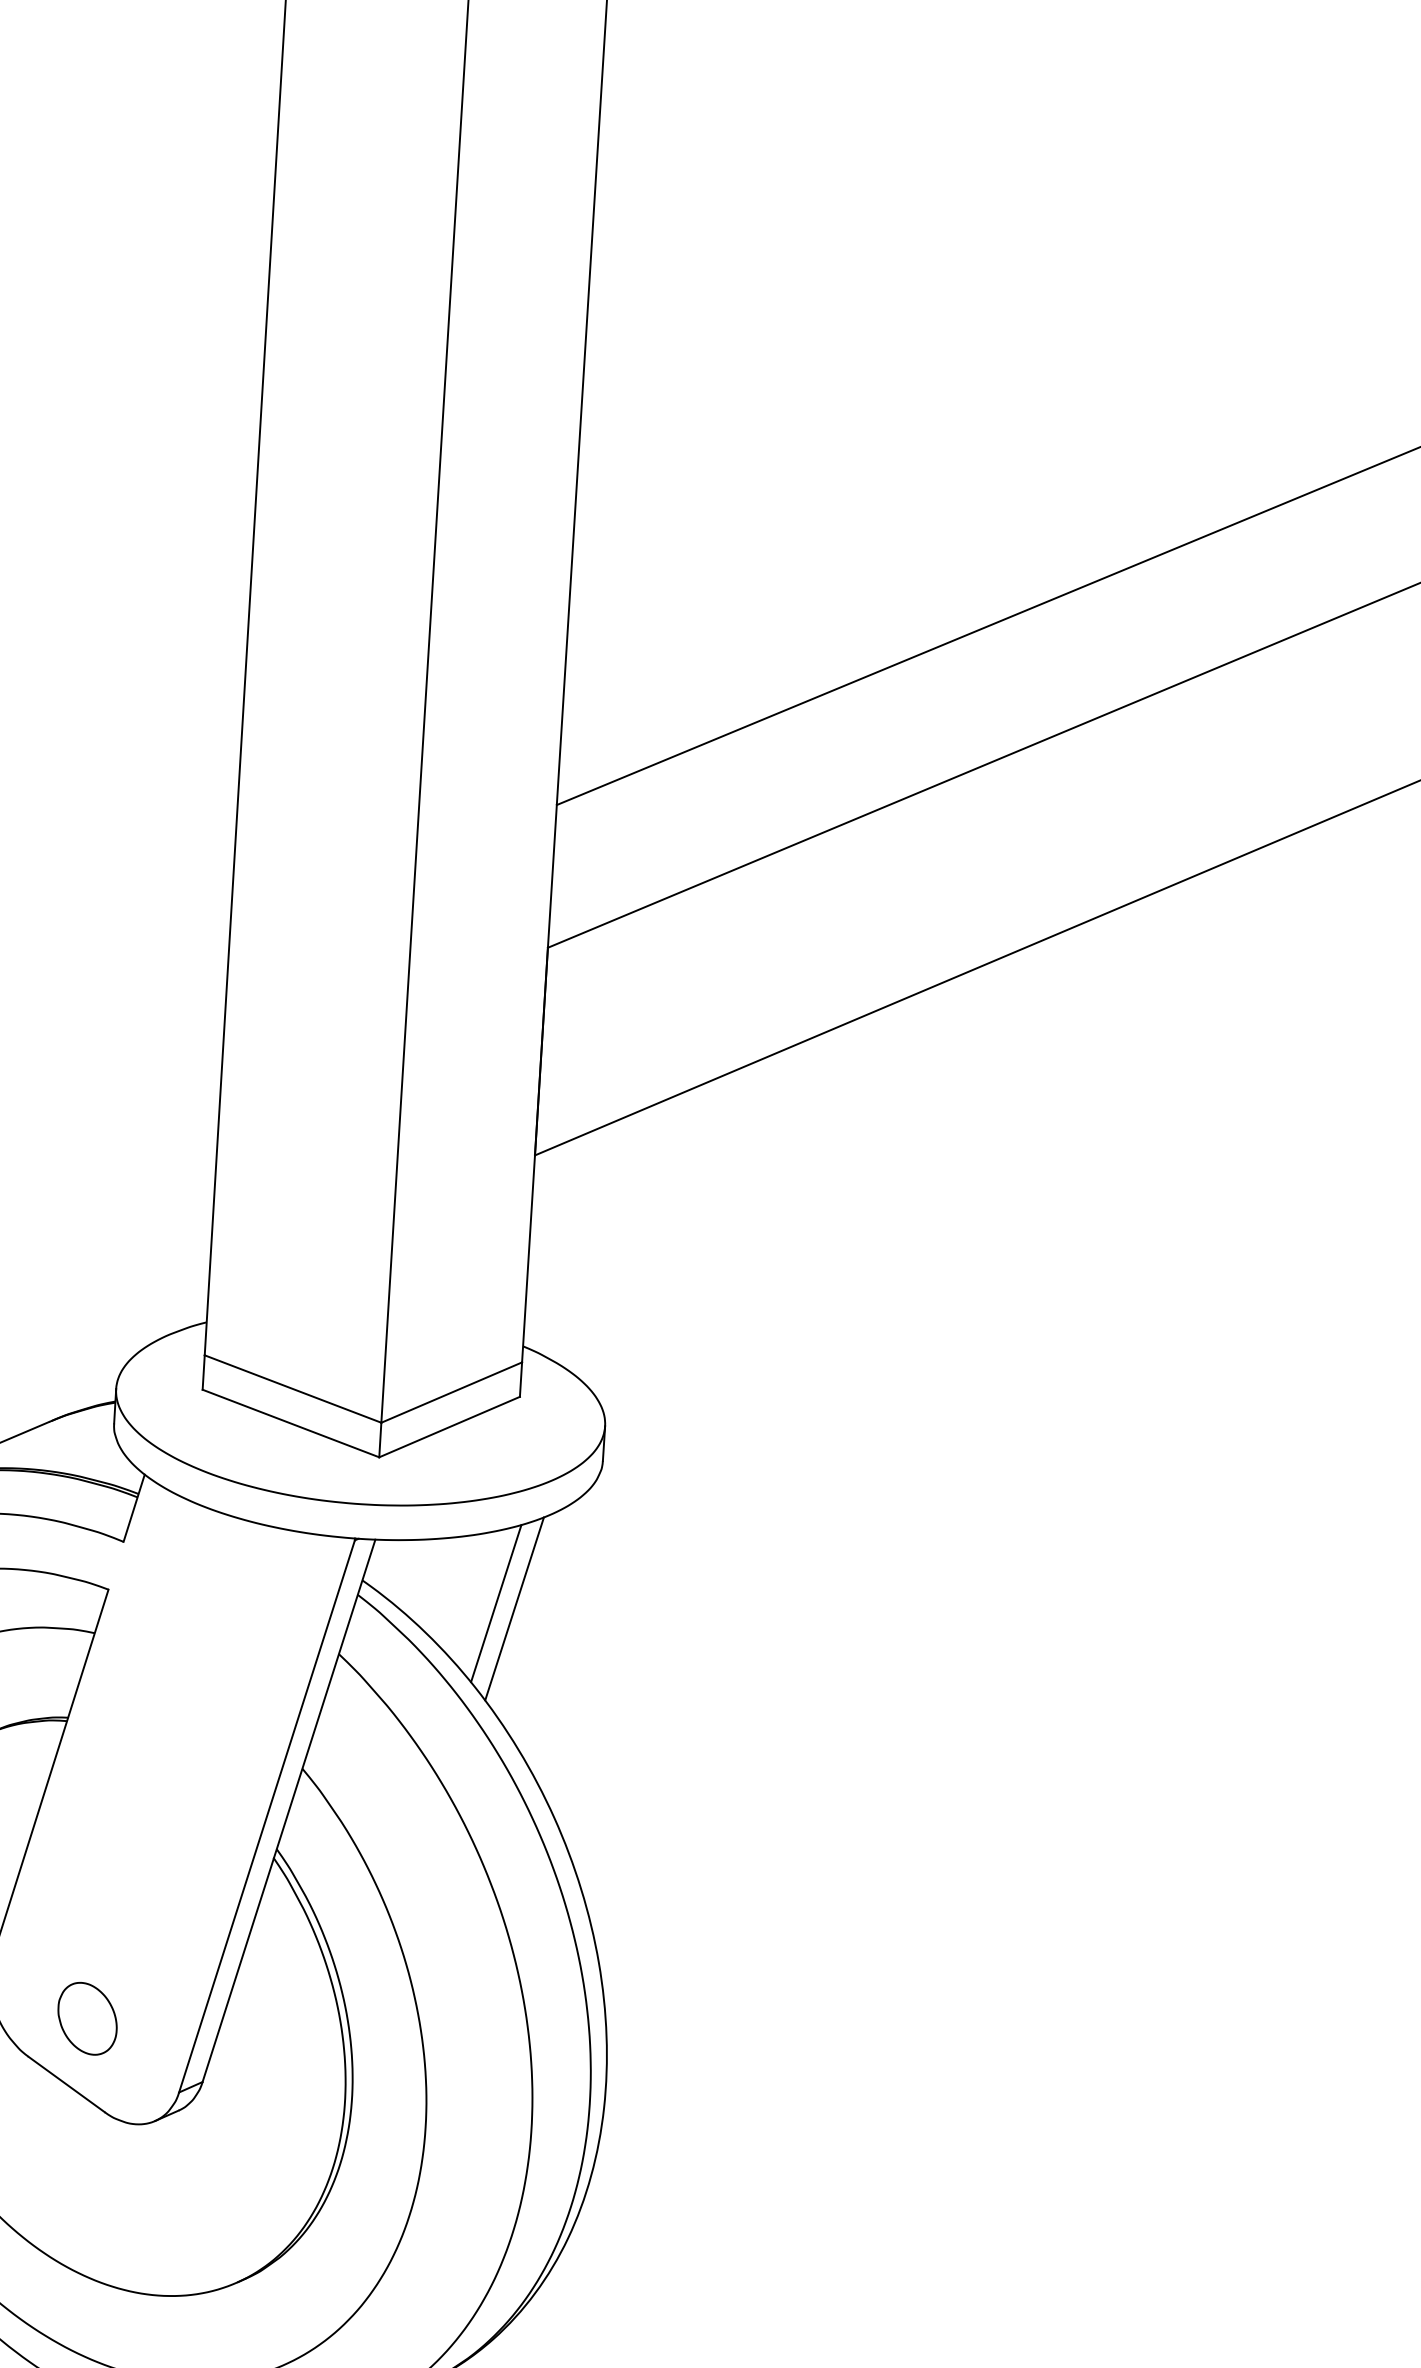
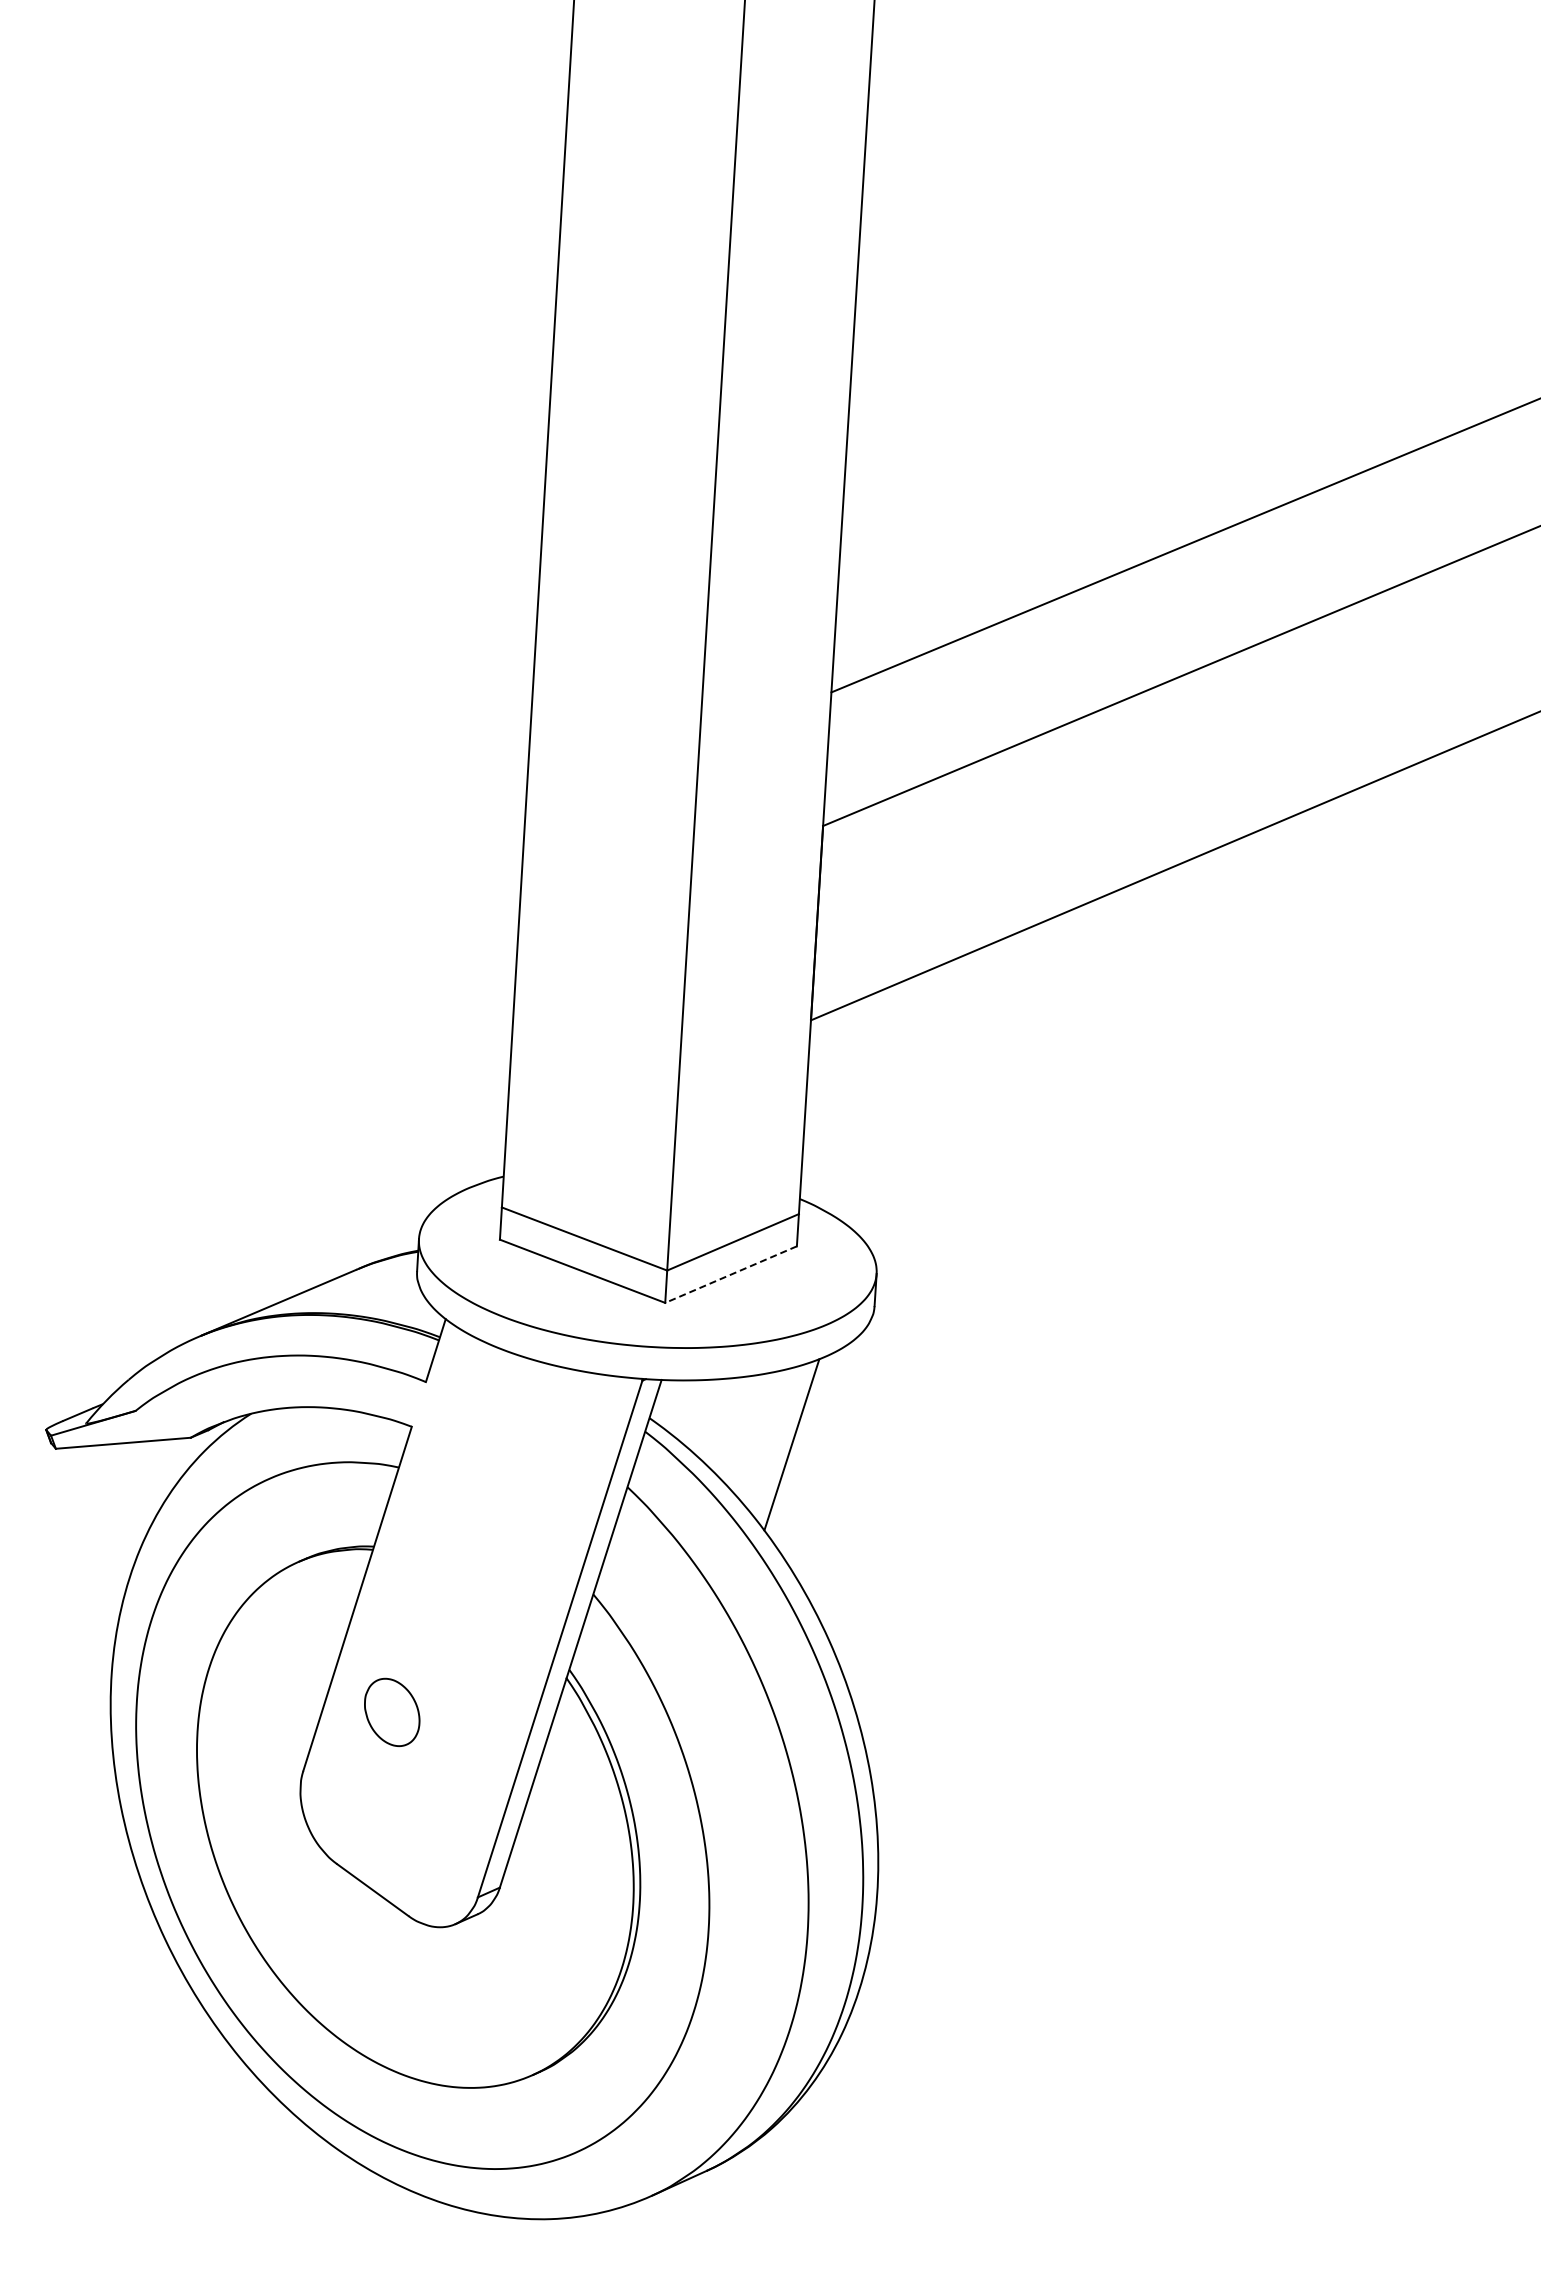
line: (450, 1426) -> (731, 1274), solid -> dashed
line: (495, 1603) -> (774, 1439), removed
part: (87, 2017) -> (392, 1711), moved

